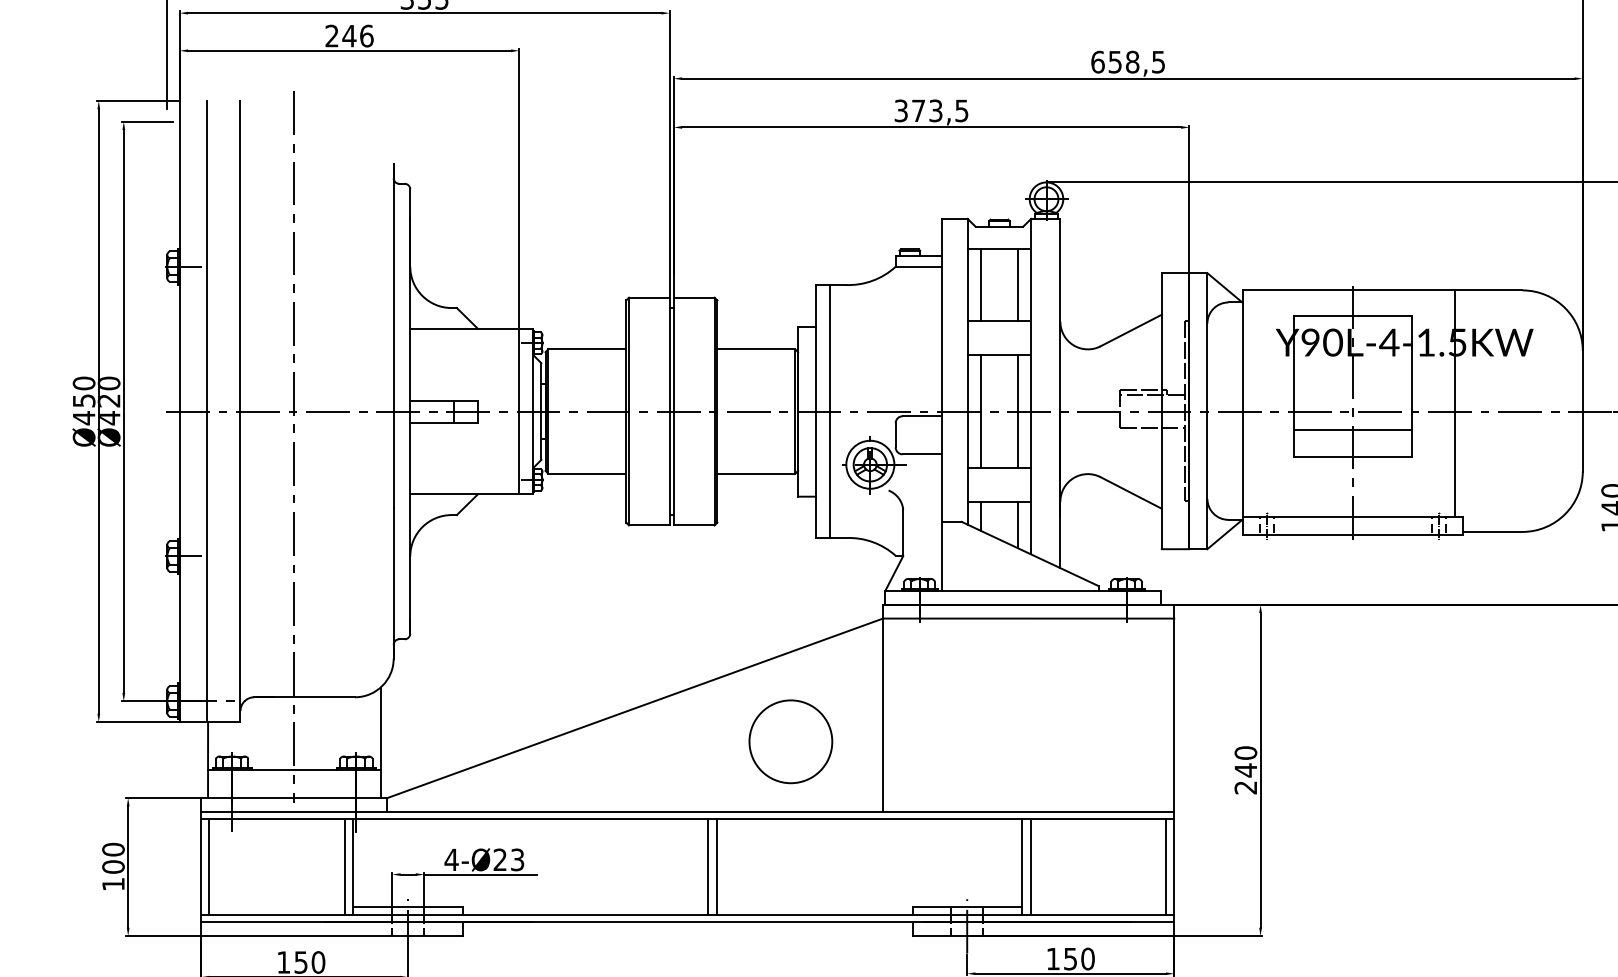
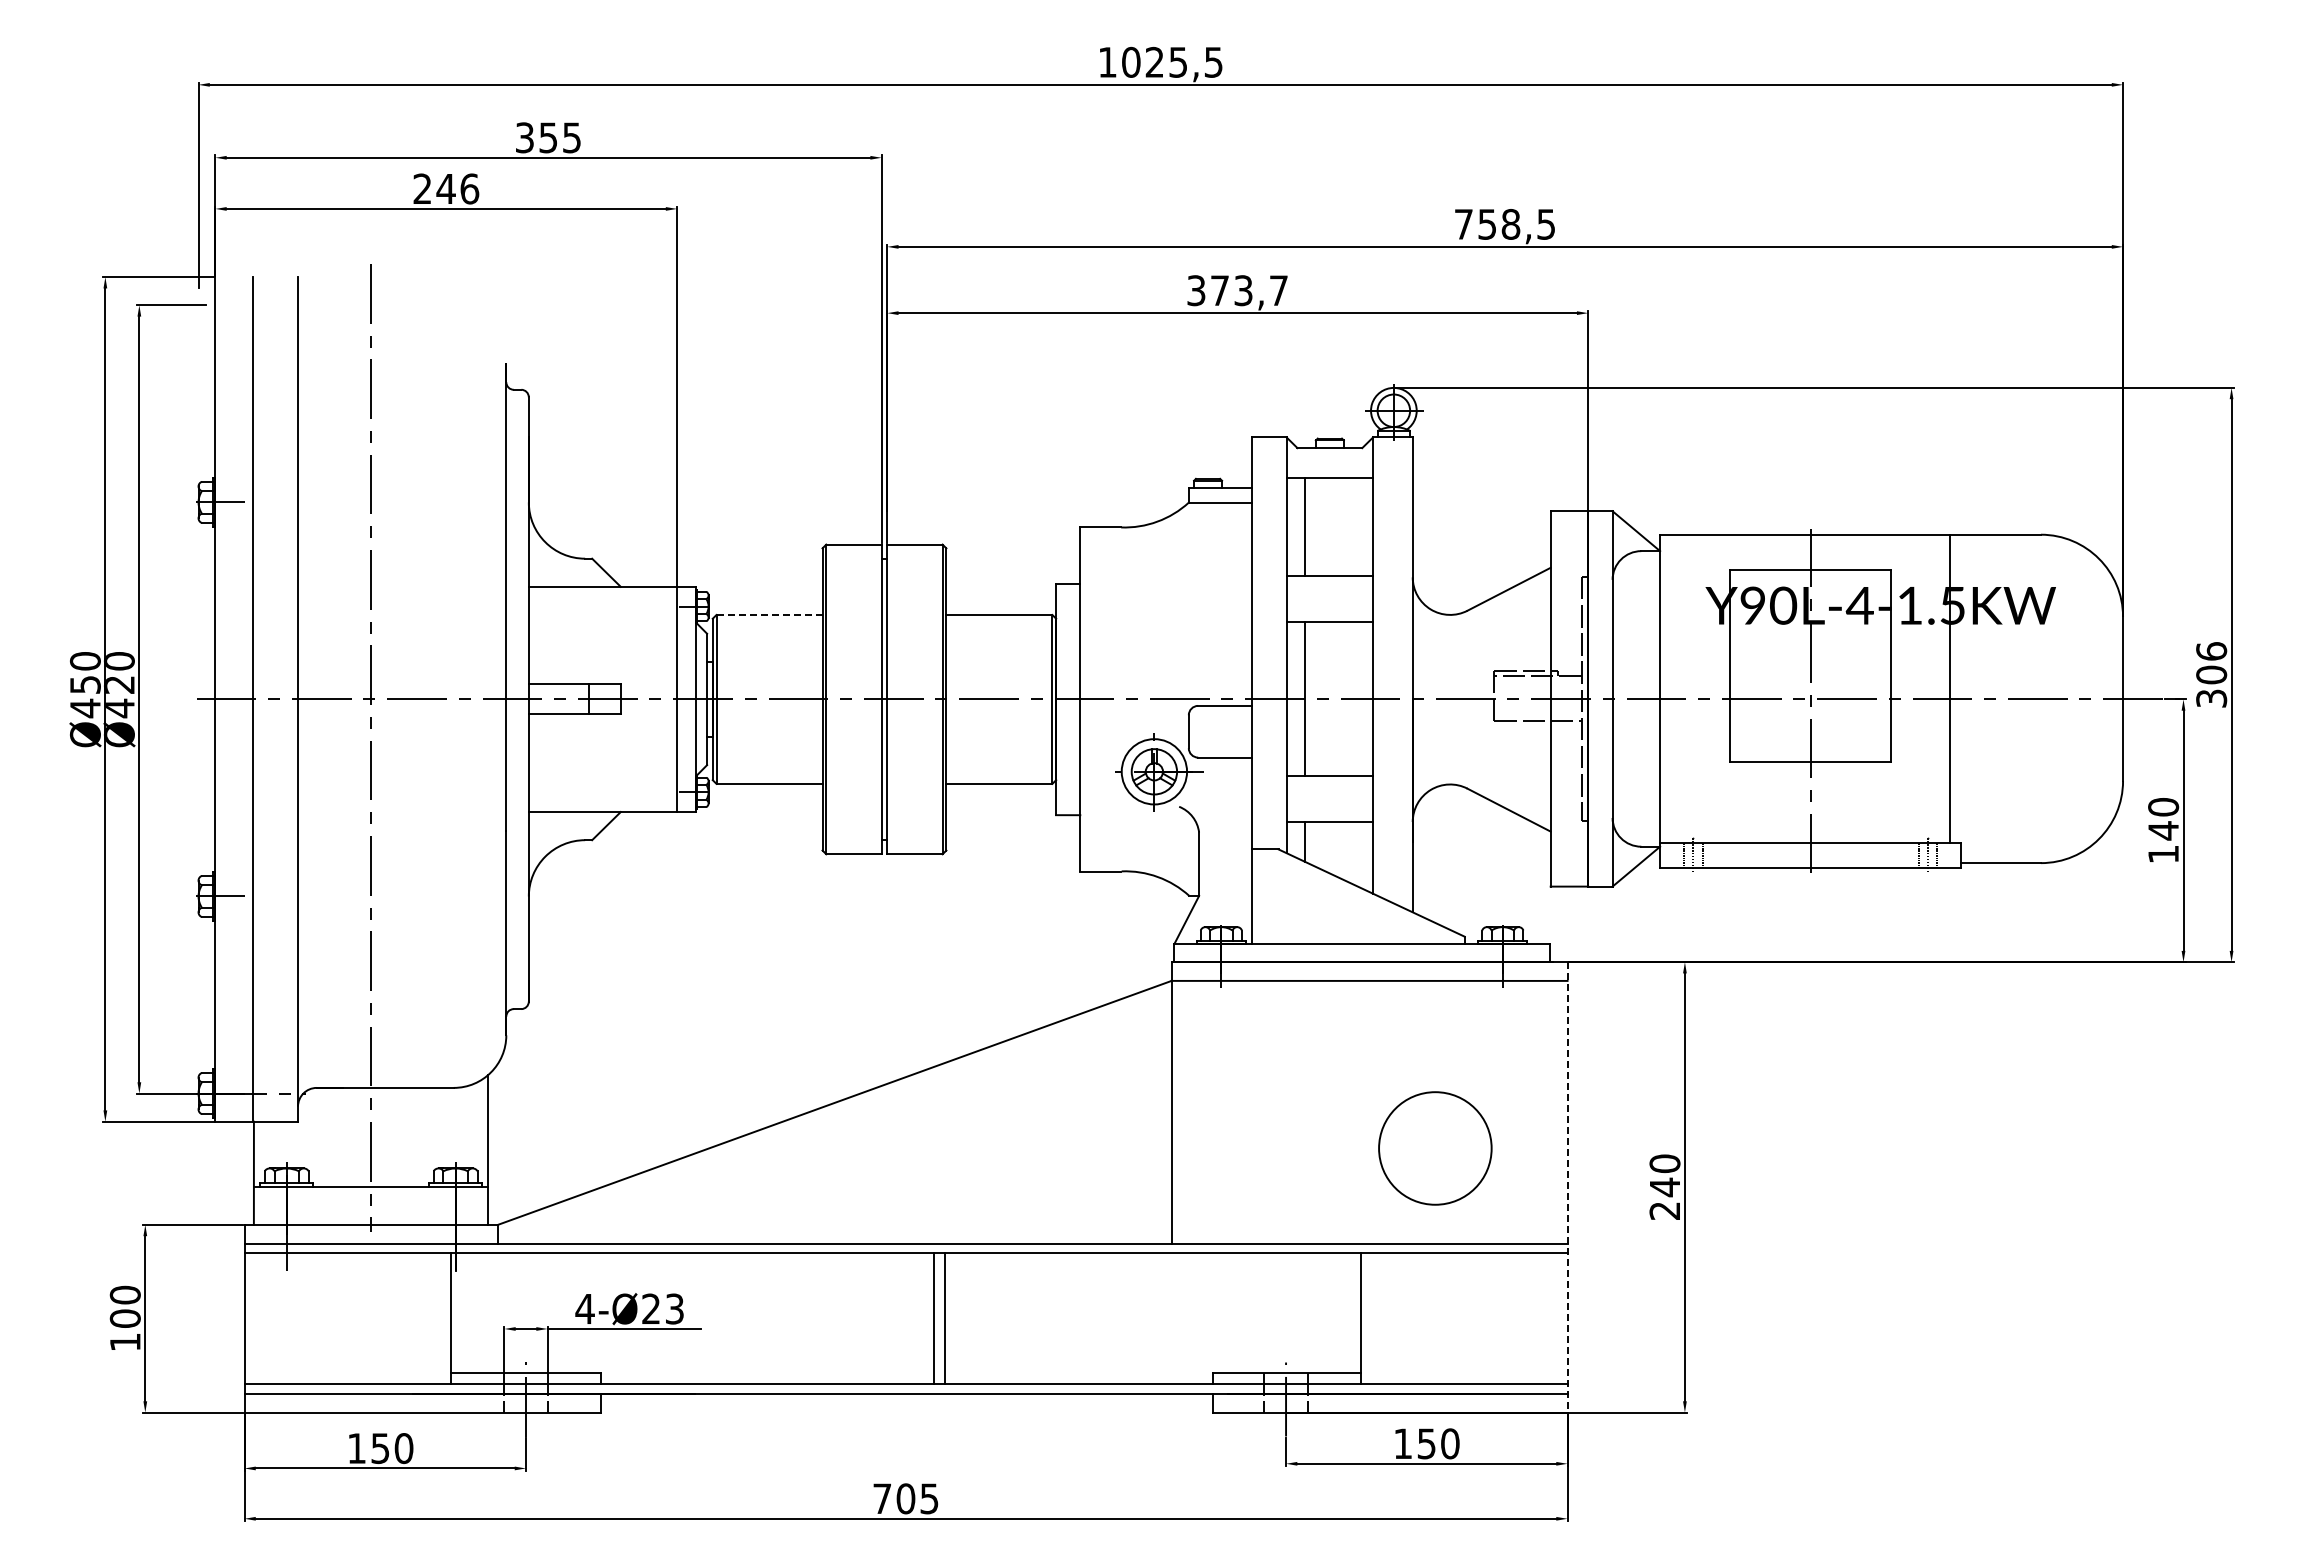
text: (1097, 62) -> (1463, 224), 658,5 -> 758,5
text: (961, 110) -> (1278, 290), 373,5 -> 373,7
line: (1017, 285) -> (1354, 527), removed
line: (587, 349) -> (769, 615), solid -> dashed
line: (829, 410) -> (1099, 698), removed
line: (1017, 410) -> (1354, 698), removed
line: (1352, 429) -> (1810, 724), removed
line: (1017, 524) -> (1354, 853), removed
circle: (791, 741) -> (1435, 1148), moved
line: (1174, 770) -> (1567, 1187), solid -> dashed
line: (209, 866) -> (255, 1318), removed
line: (344, 866) -> (439, 1318), removed
line: (1030, 866) -> (1372, 1318), removed
line: (1166, 866) -> (1556, 1318), removed

